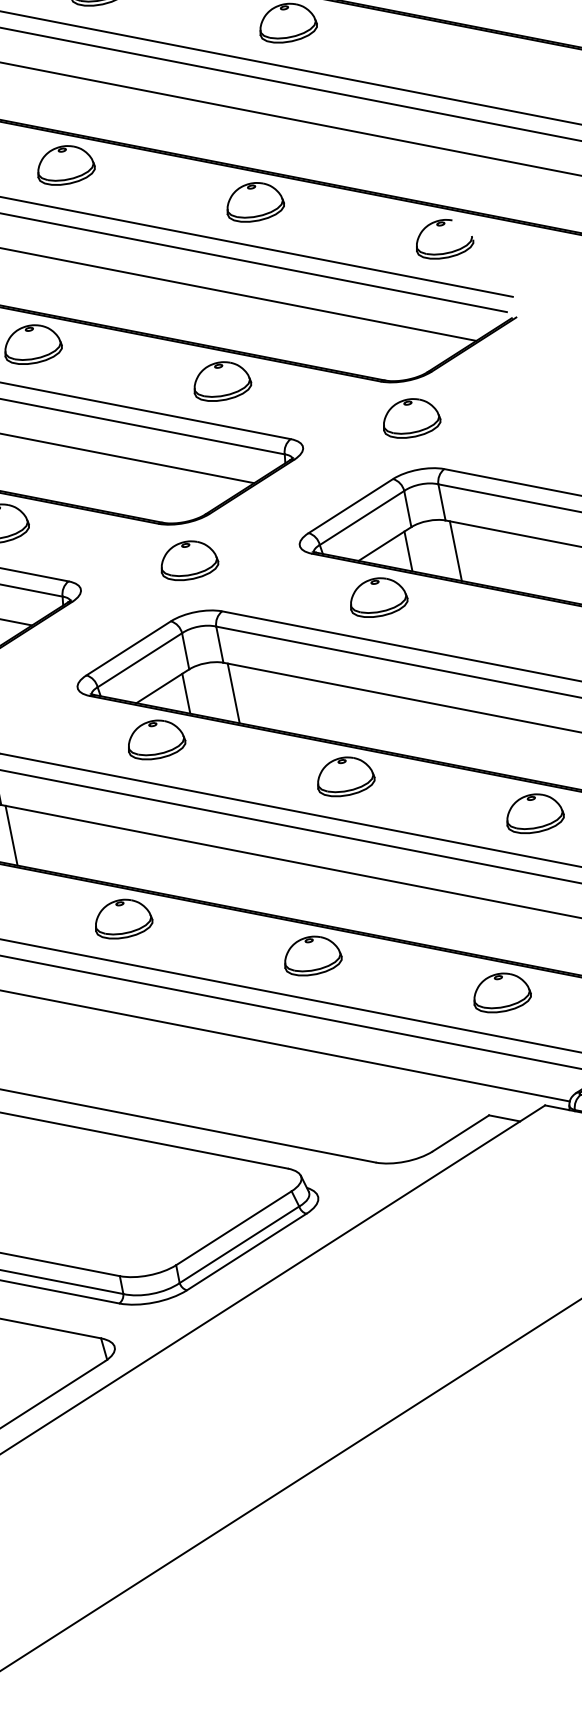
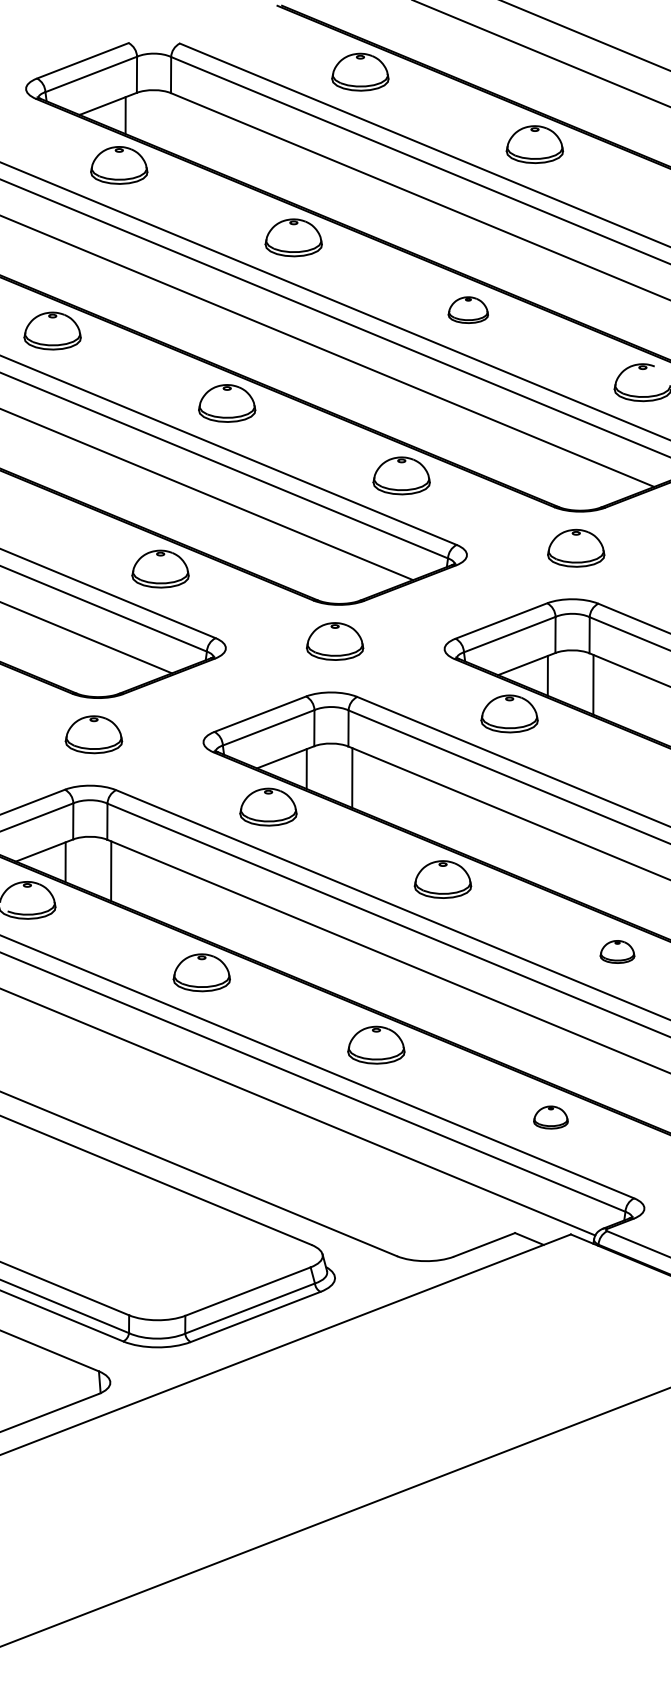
part: (254, 201) -> (468, 309), size x0.7
part: (534, 812) -> (617, 951), size x0.6
part: (500, 992) -> (550, 1117), size x0.6

